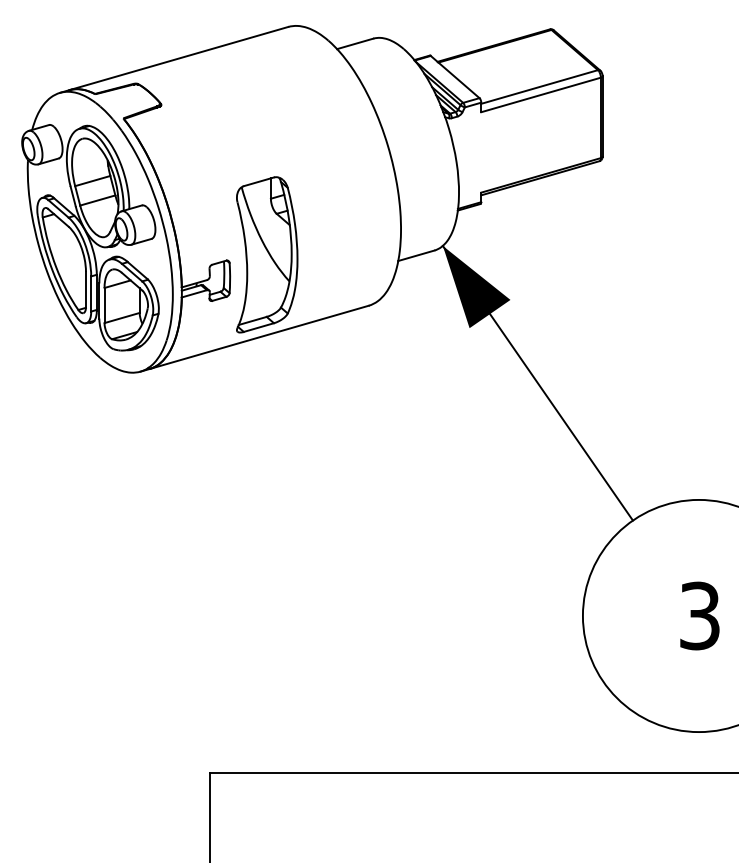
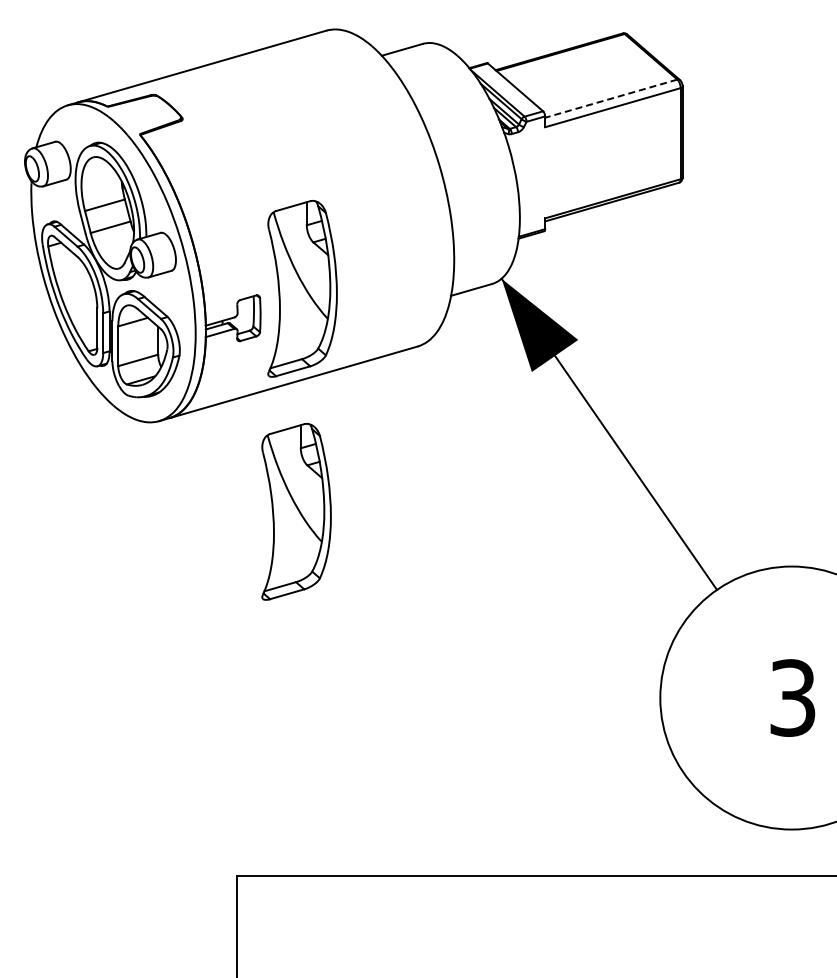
line: (539, 86) -> (611, 98), solid -> dashed
part: (261, 451) -> (296, 511), added

